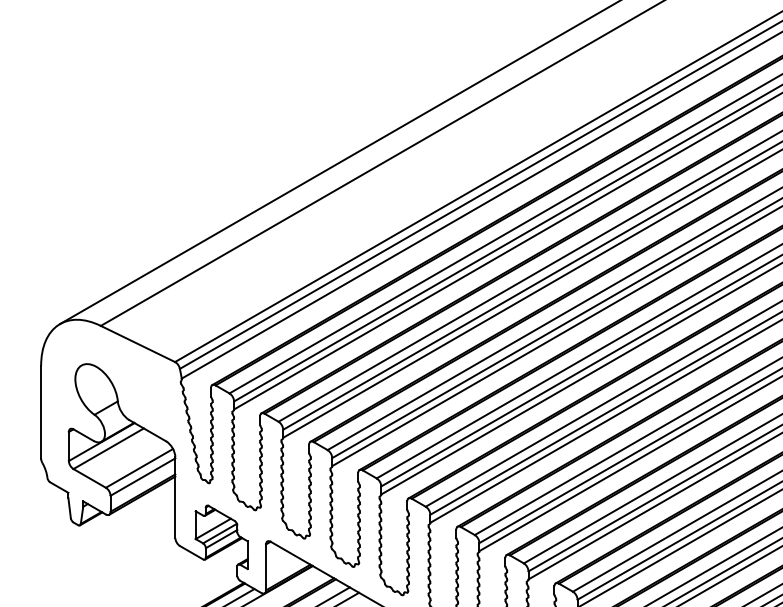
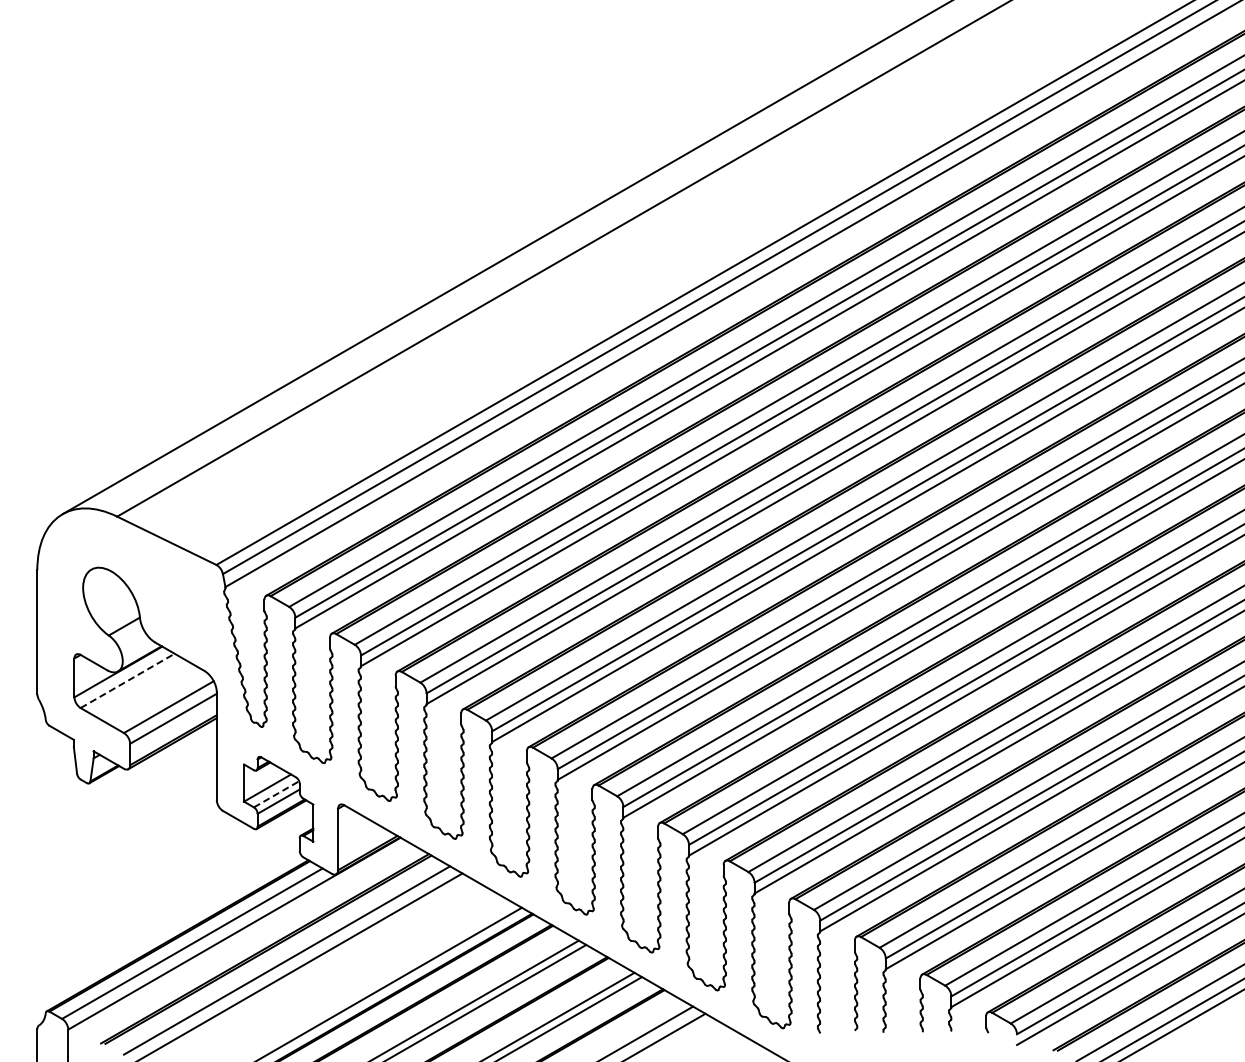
line: (109, 448) -> (128, 680), solid -> dashed
line: (220, 533) -> (277, 794), solid -> dashed

